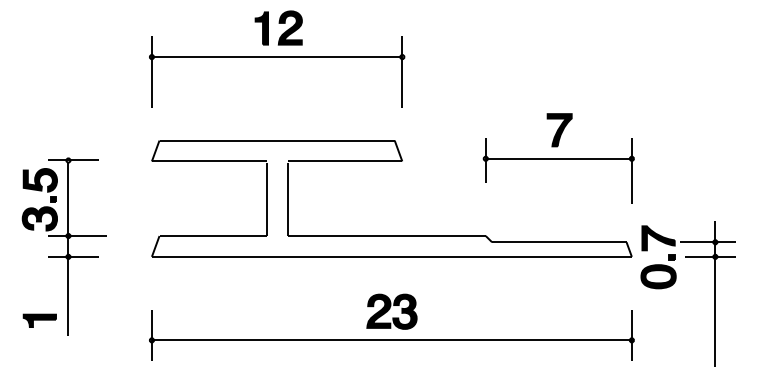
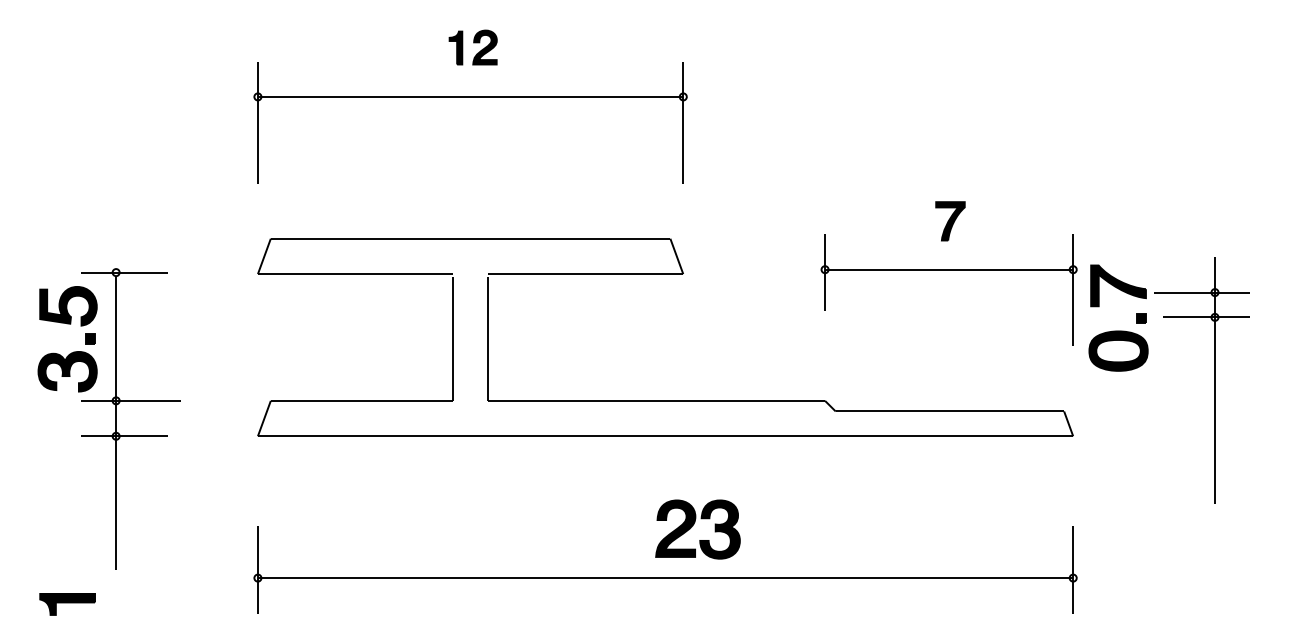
part: (278, 27) -> (472, 46), size x0.6
part: (559, 130) -> (950, 221), size x0.7
part: (675, 282) -> (1147, 360), moved
part: (391, 311) -> (697, 529), moved
part: (39, 320) -> (66, 603), moved

